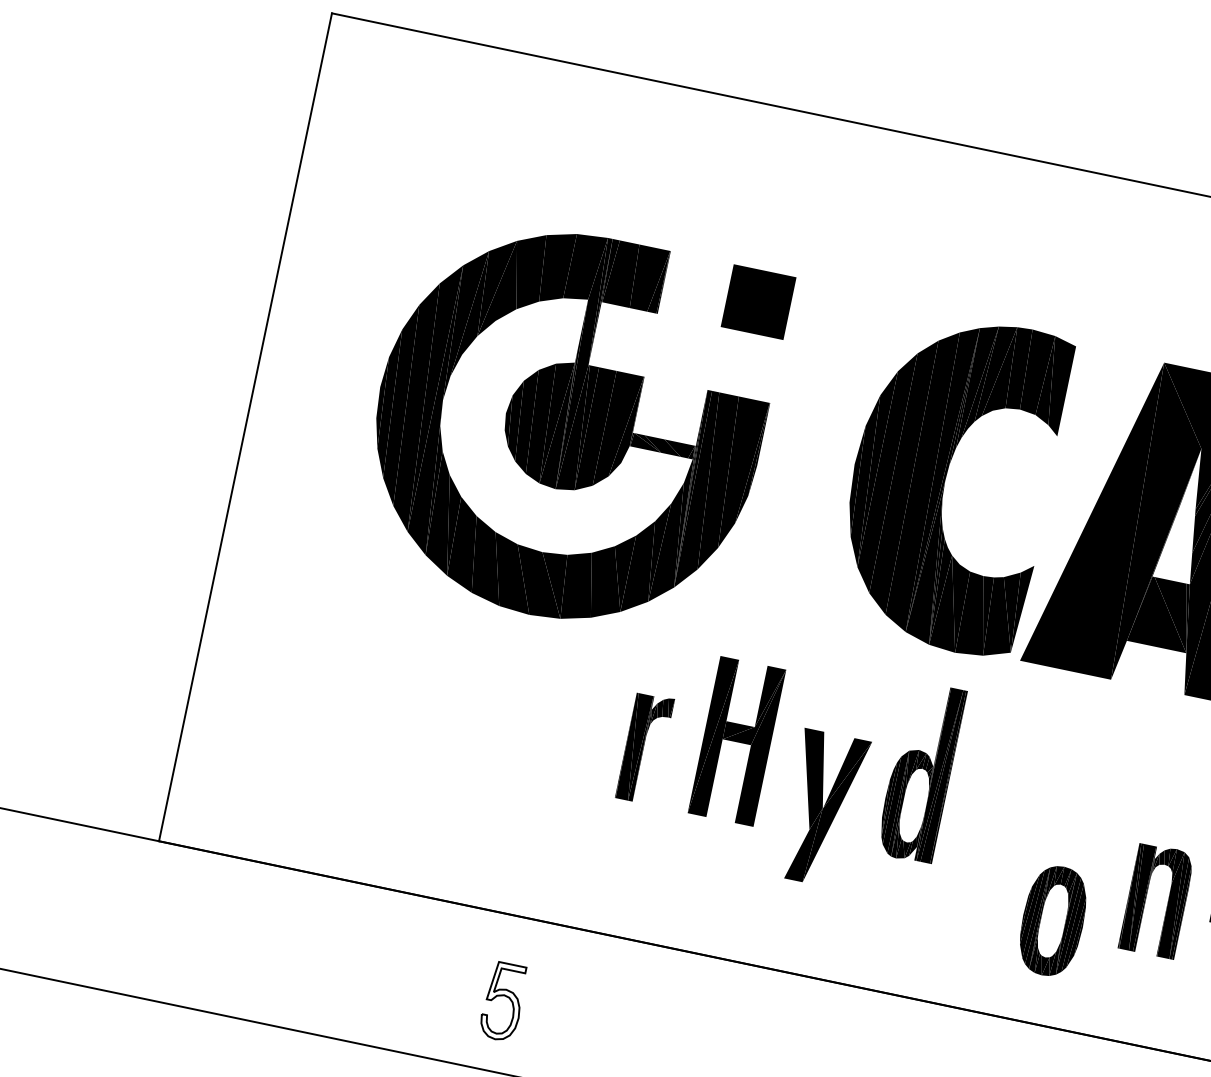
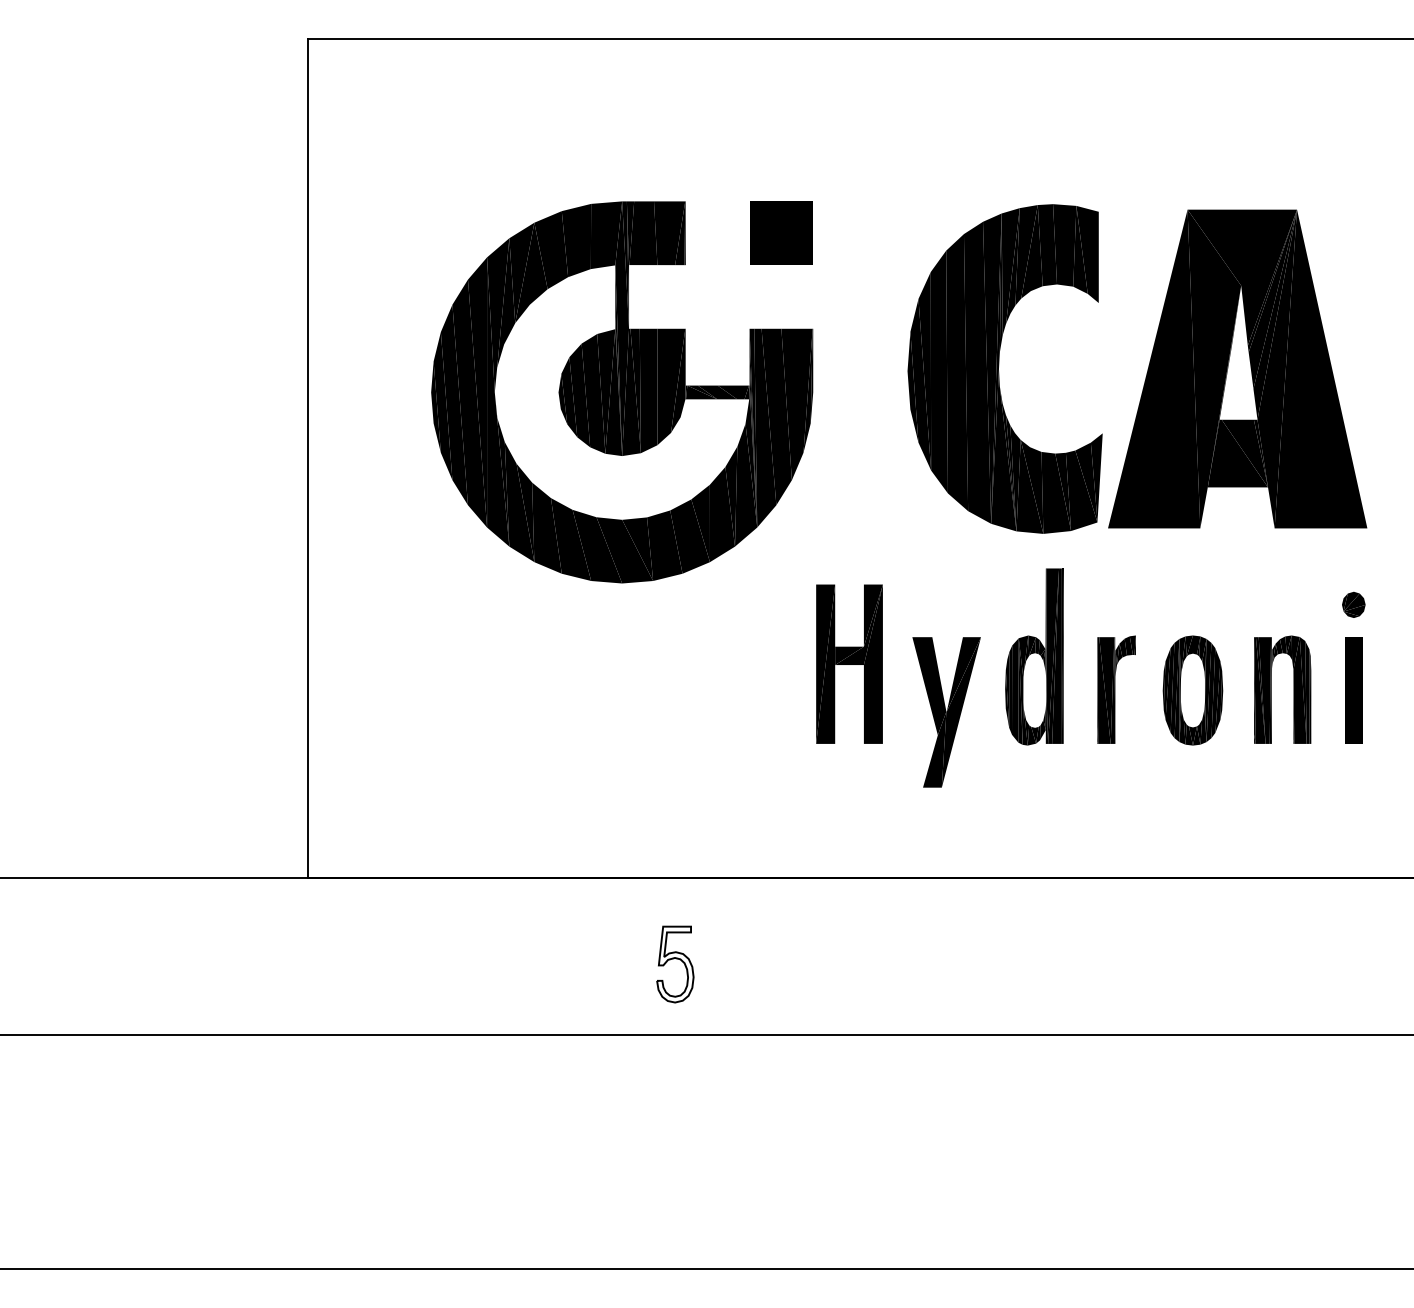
part: (644, 748) -> (1116, 689), moved
part: (1145, 898) -> (1271, 689), moved
part: (1052, 920) -> (1192, 690), moved

